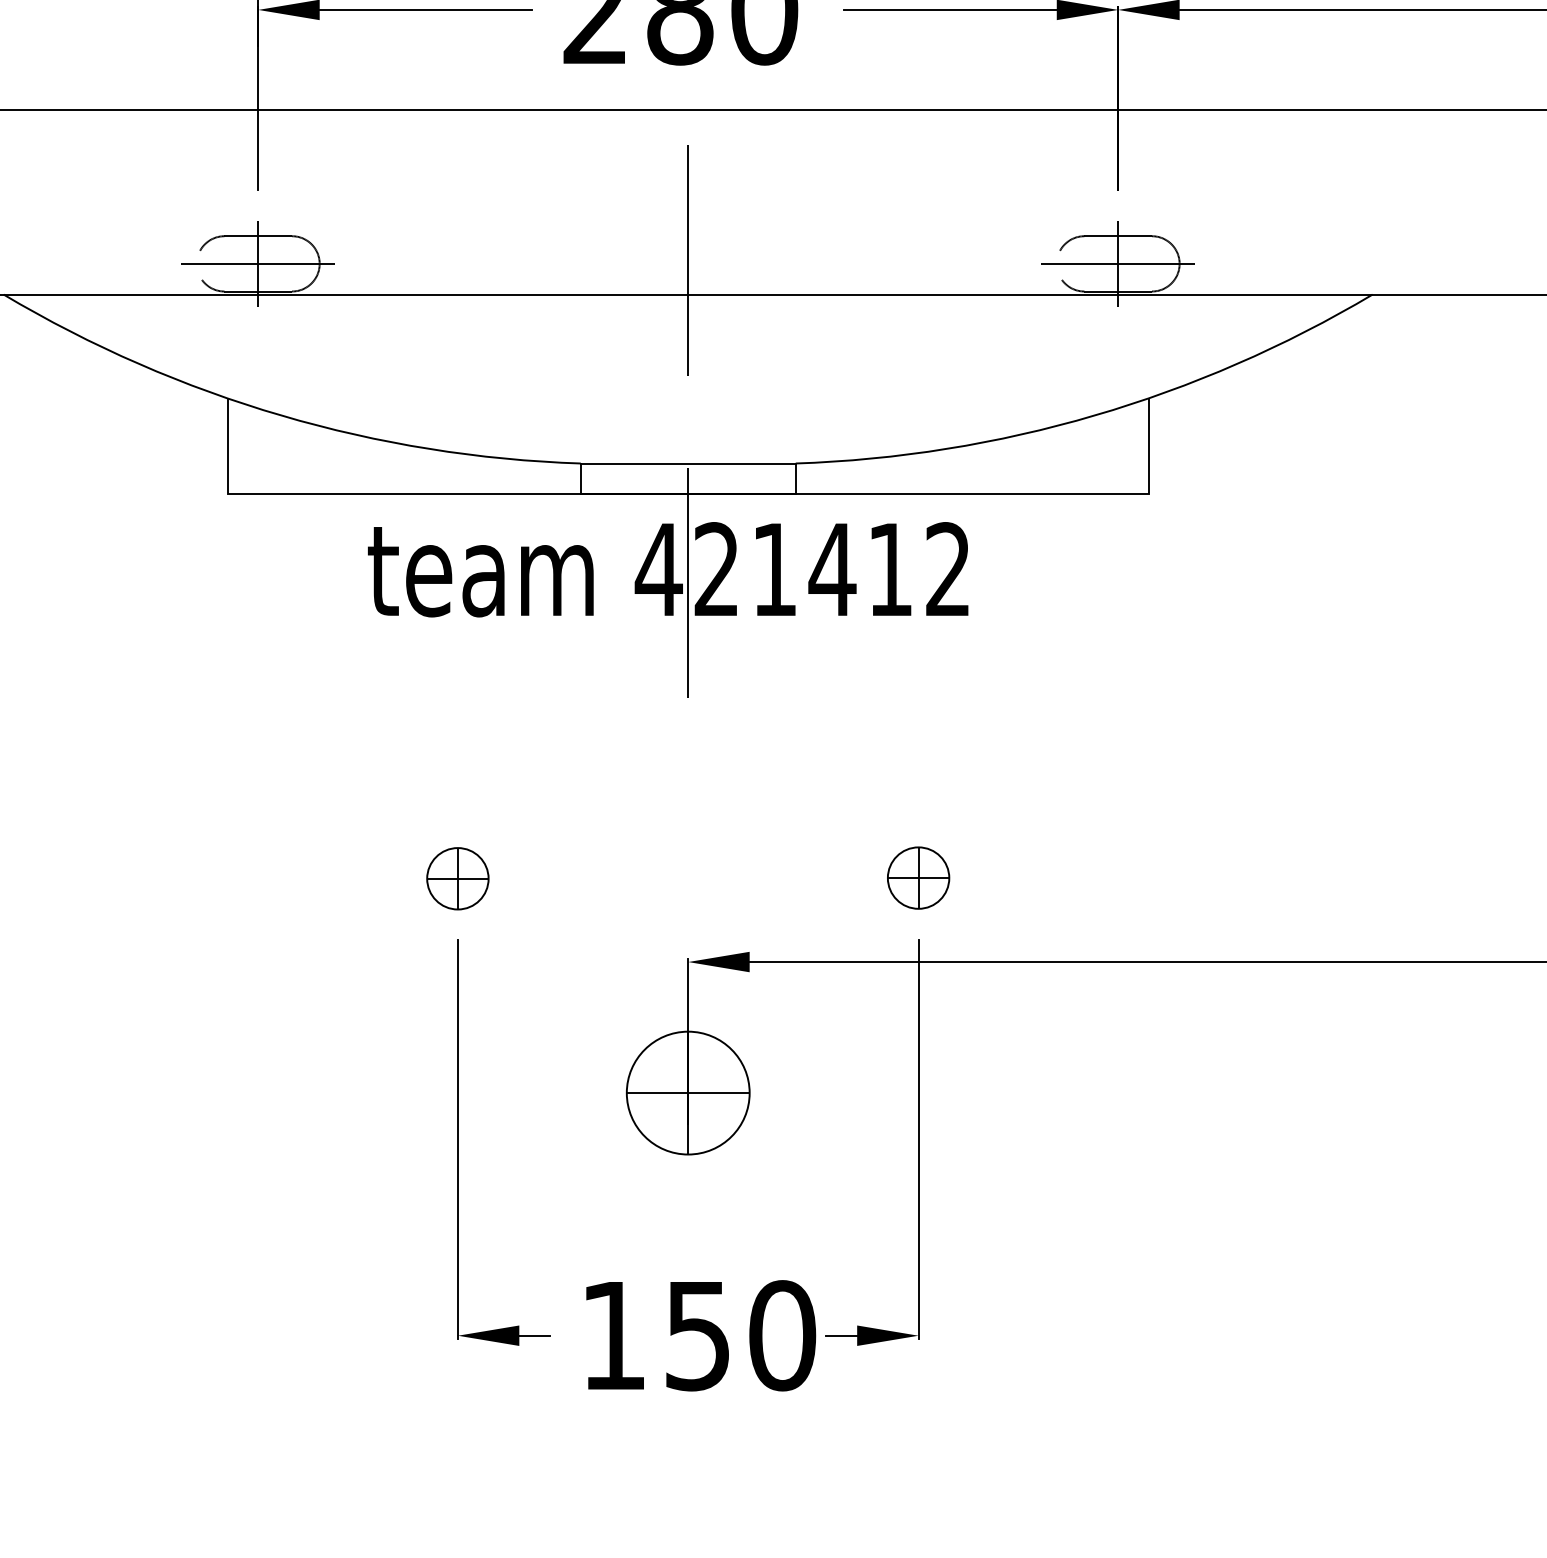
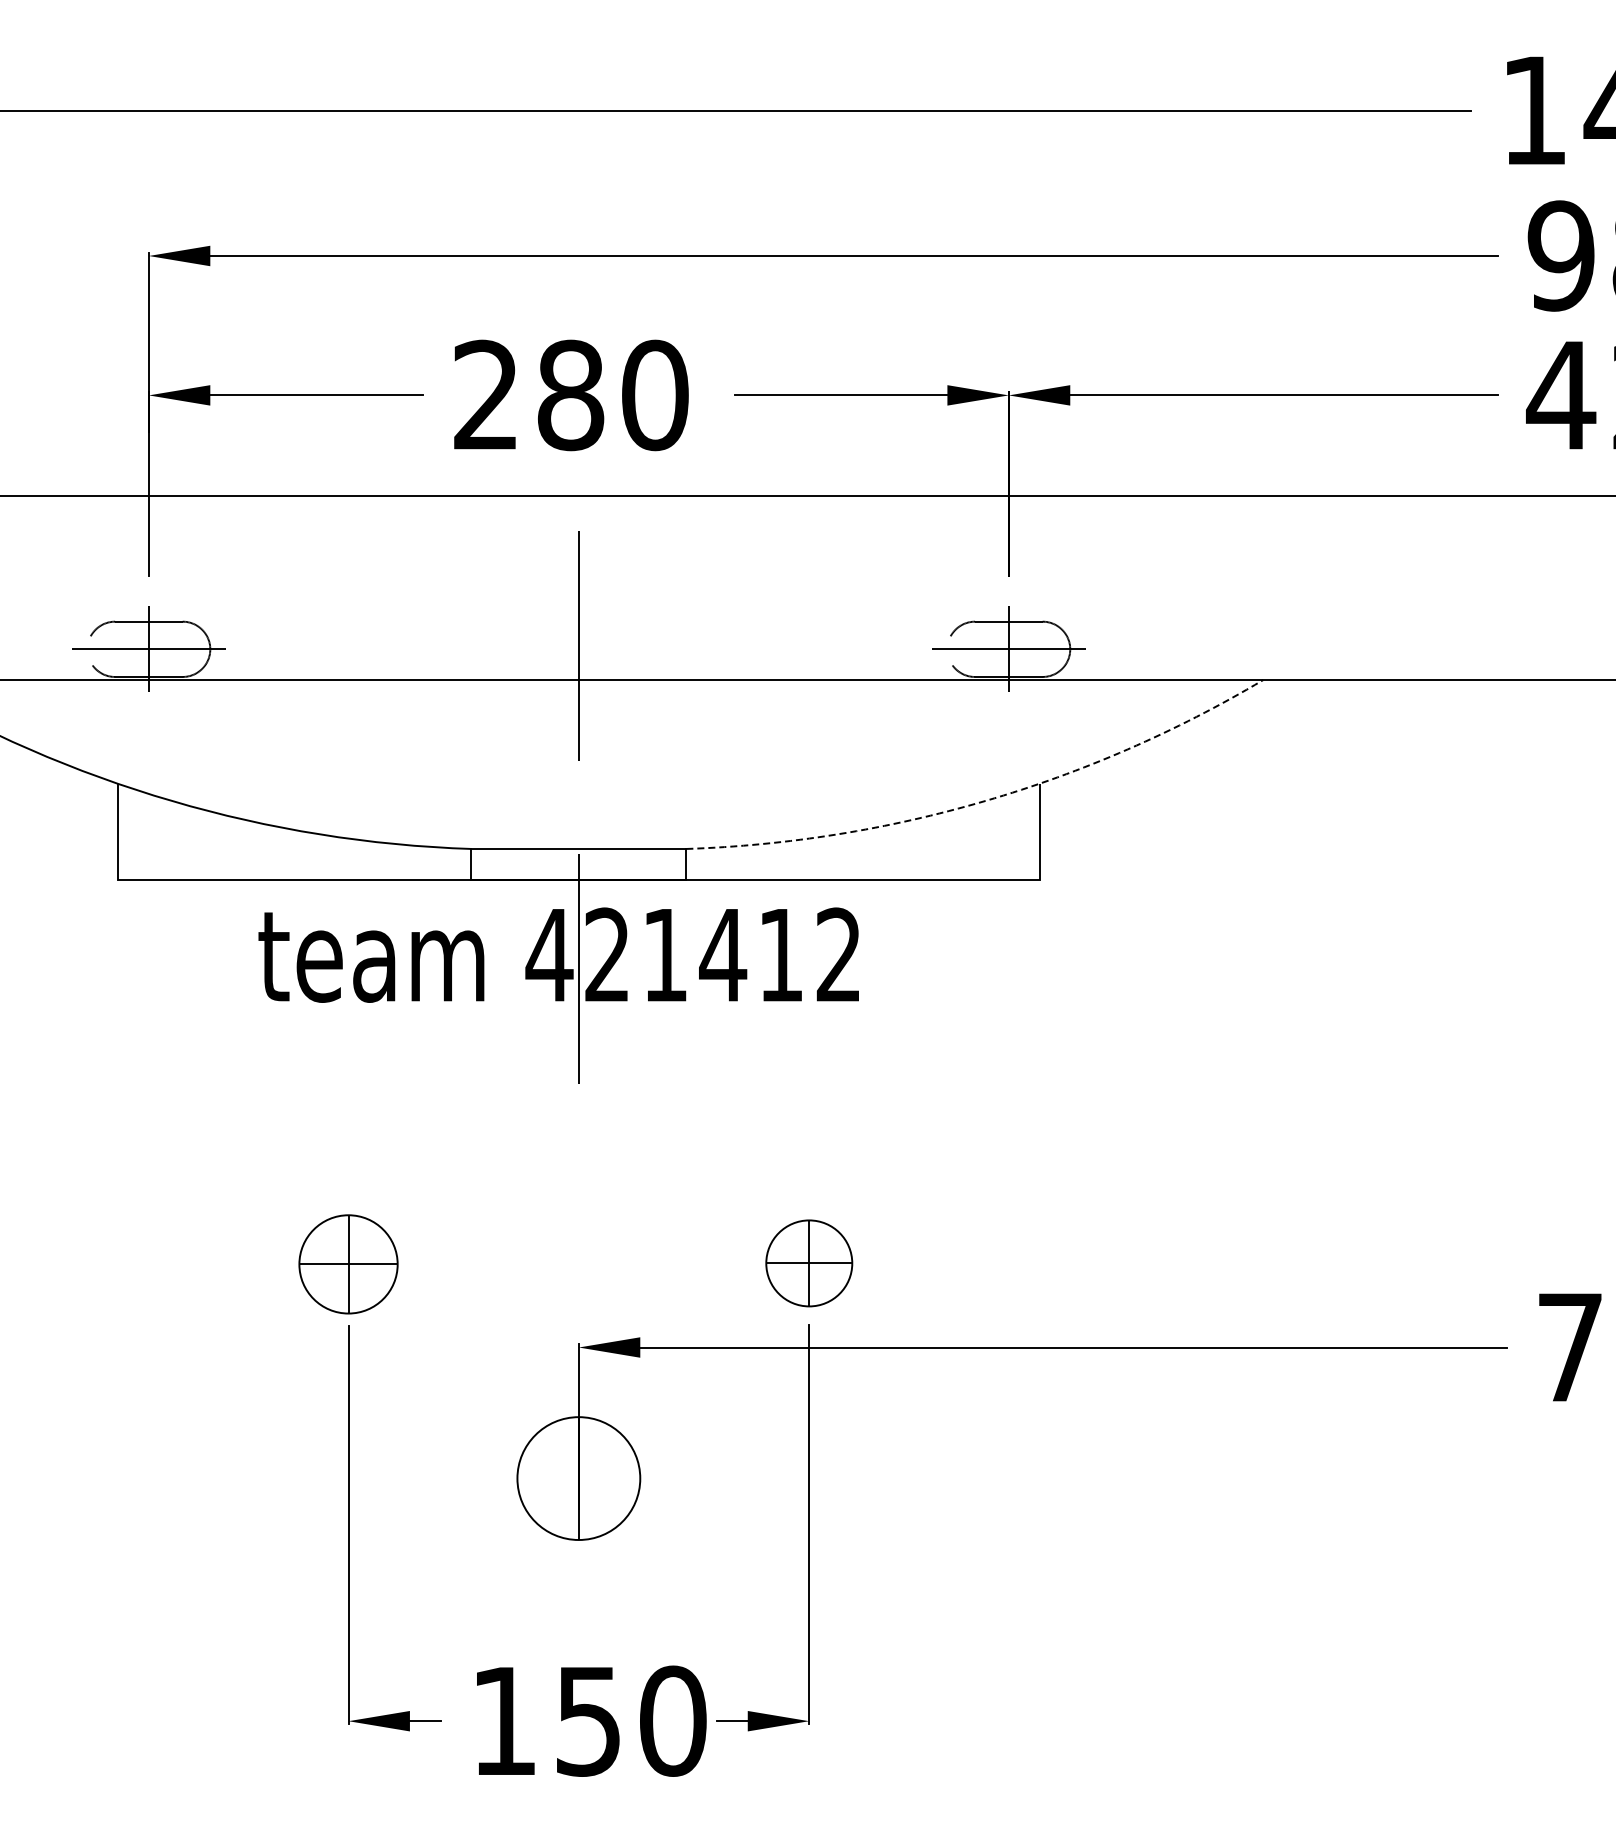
arc: (1094, 415) -> (985, 800), solid -> dashed
part: (457, 878) -> (348, 1263), size x1.6
part: (917, 878) -> (808, 1263), size x1.4
line: (687, 1093) -> (578, 1478), removed

